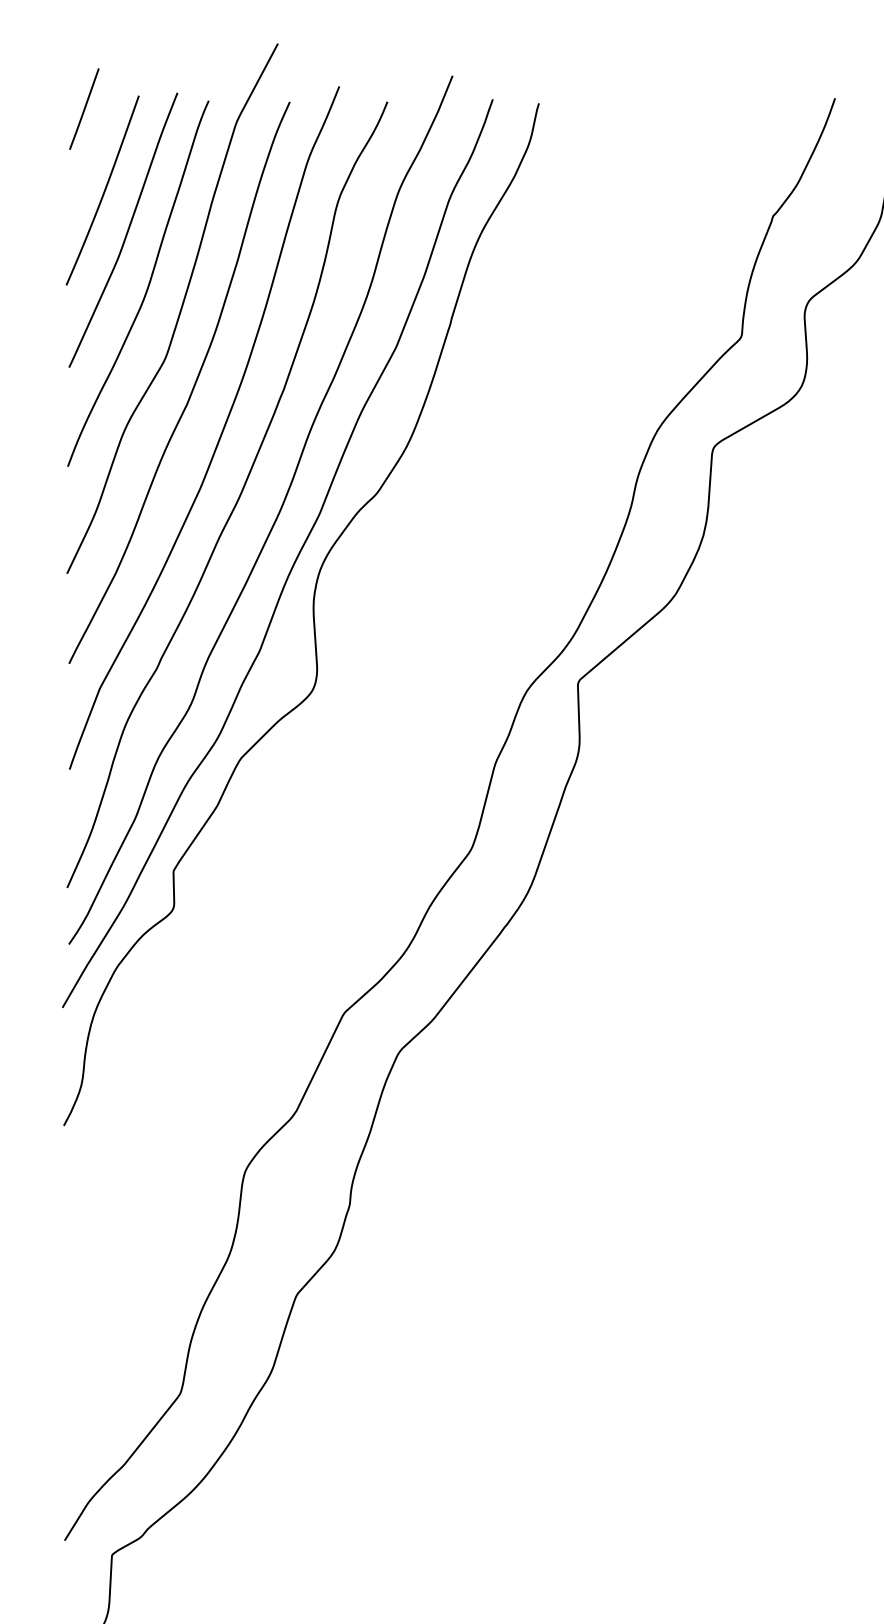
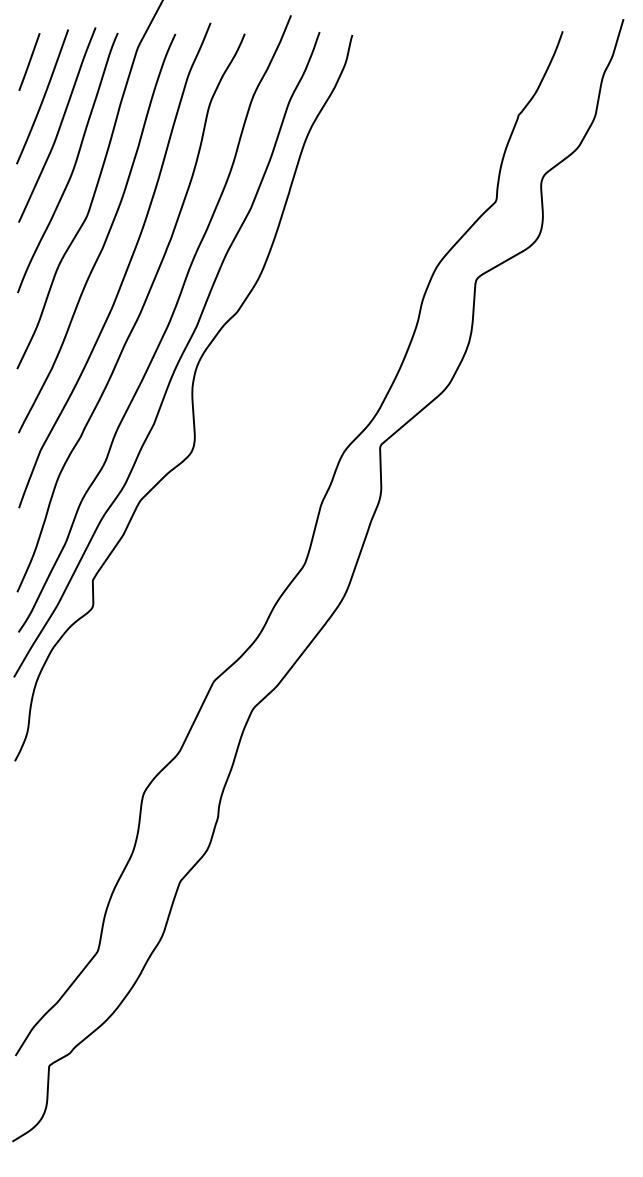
line: (84, 108) -> (29, 61), moved

